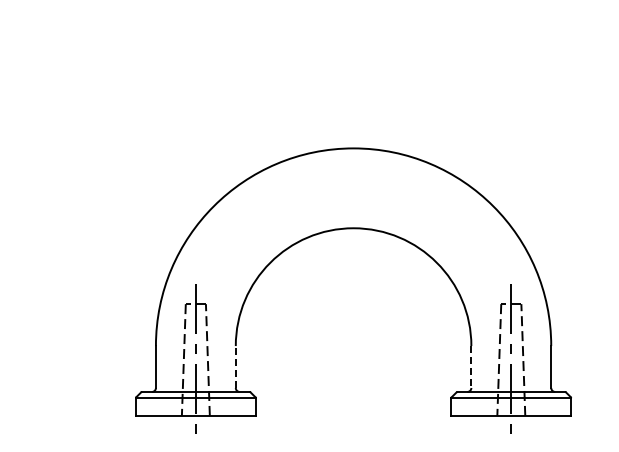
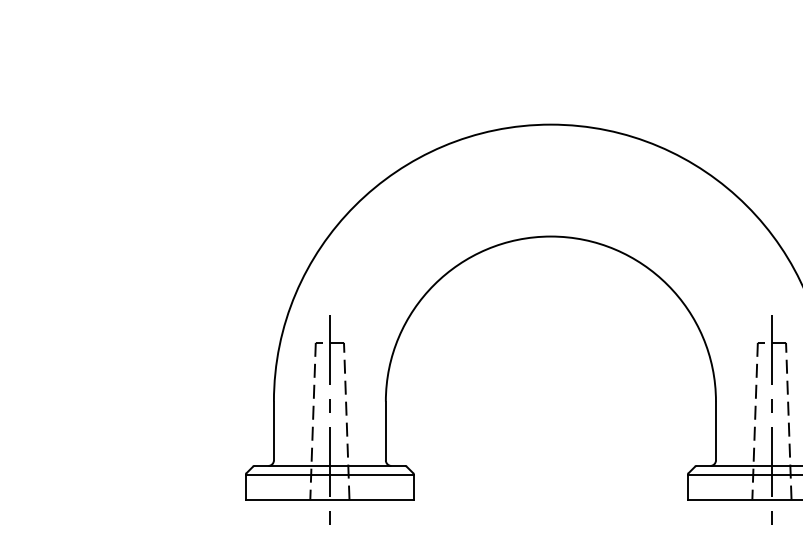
line: (235, 367) -> (385, 431), dashed -> solid
line: (471, 367) -> (716, 431), dashed -> solid

